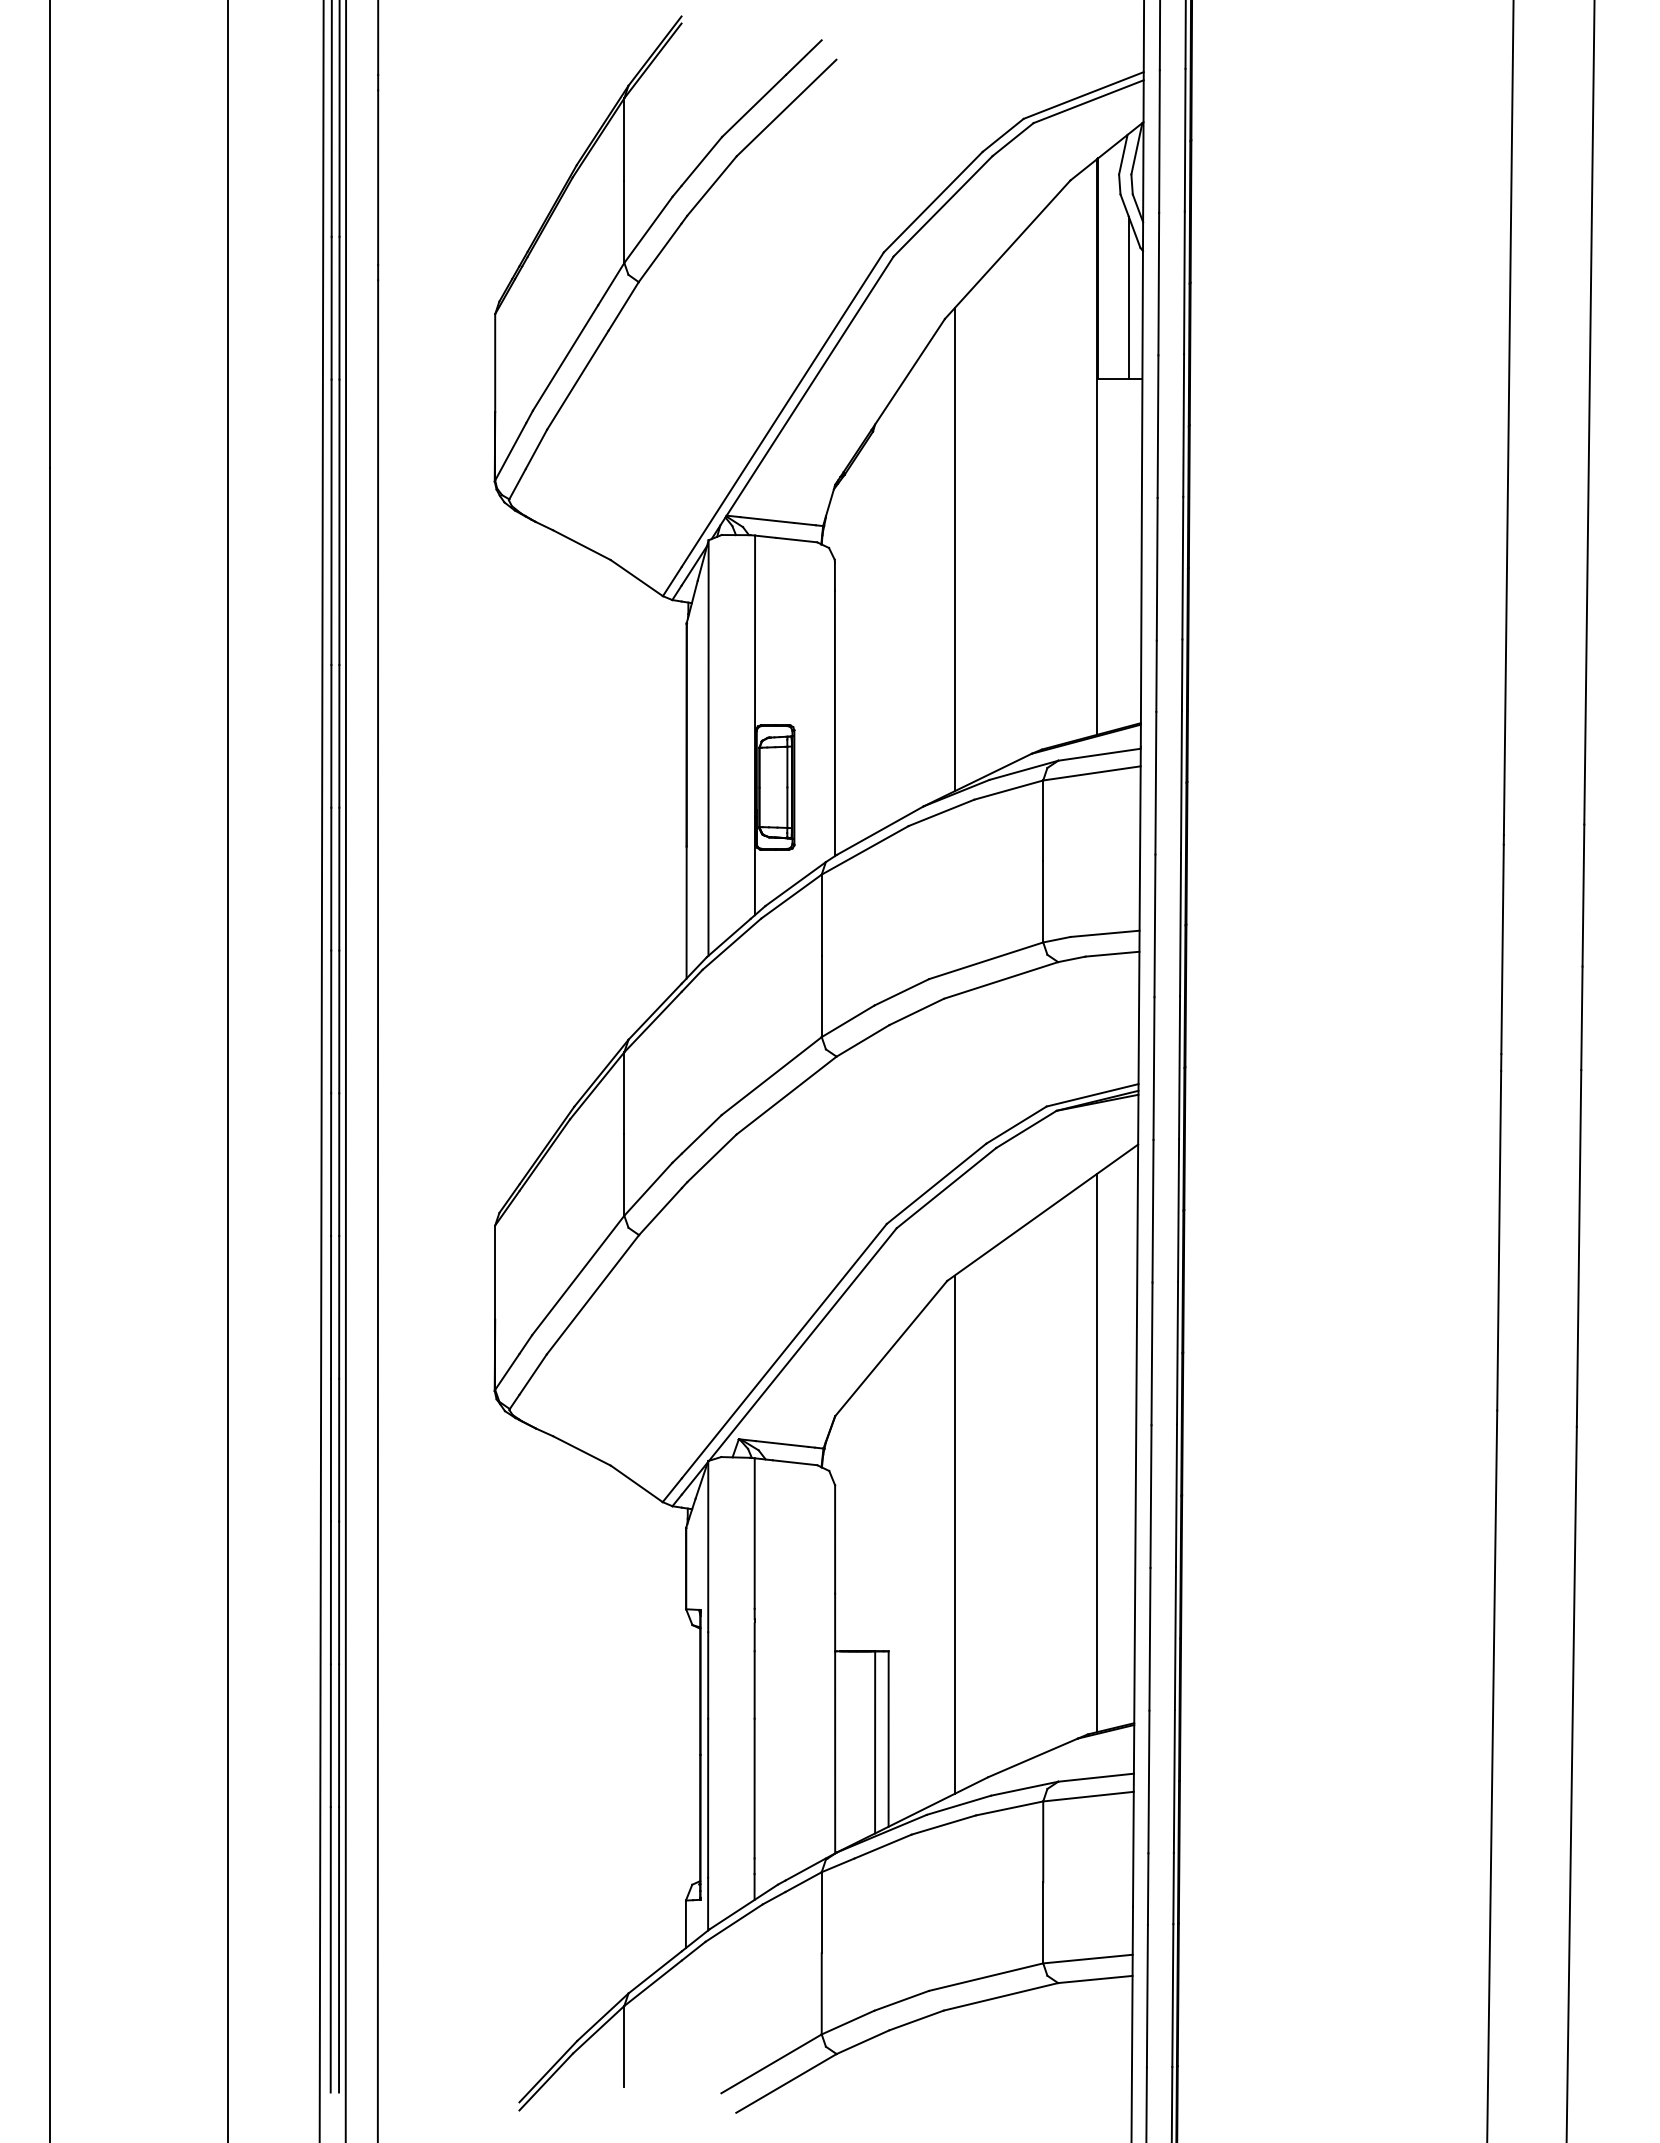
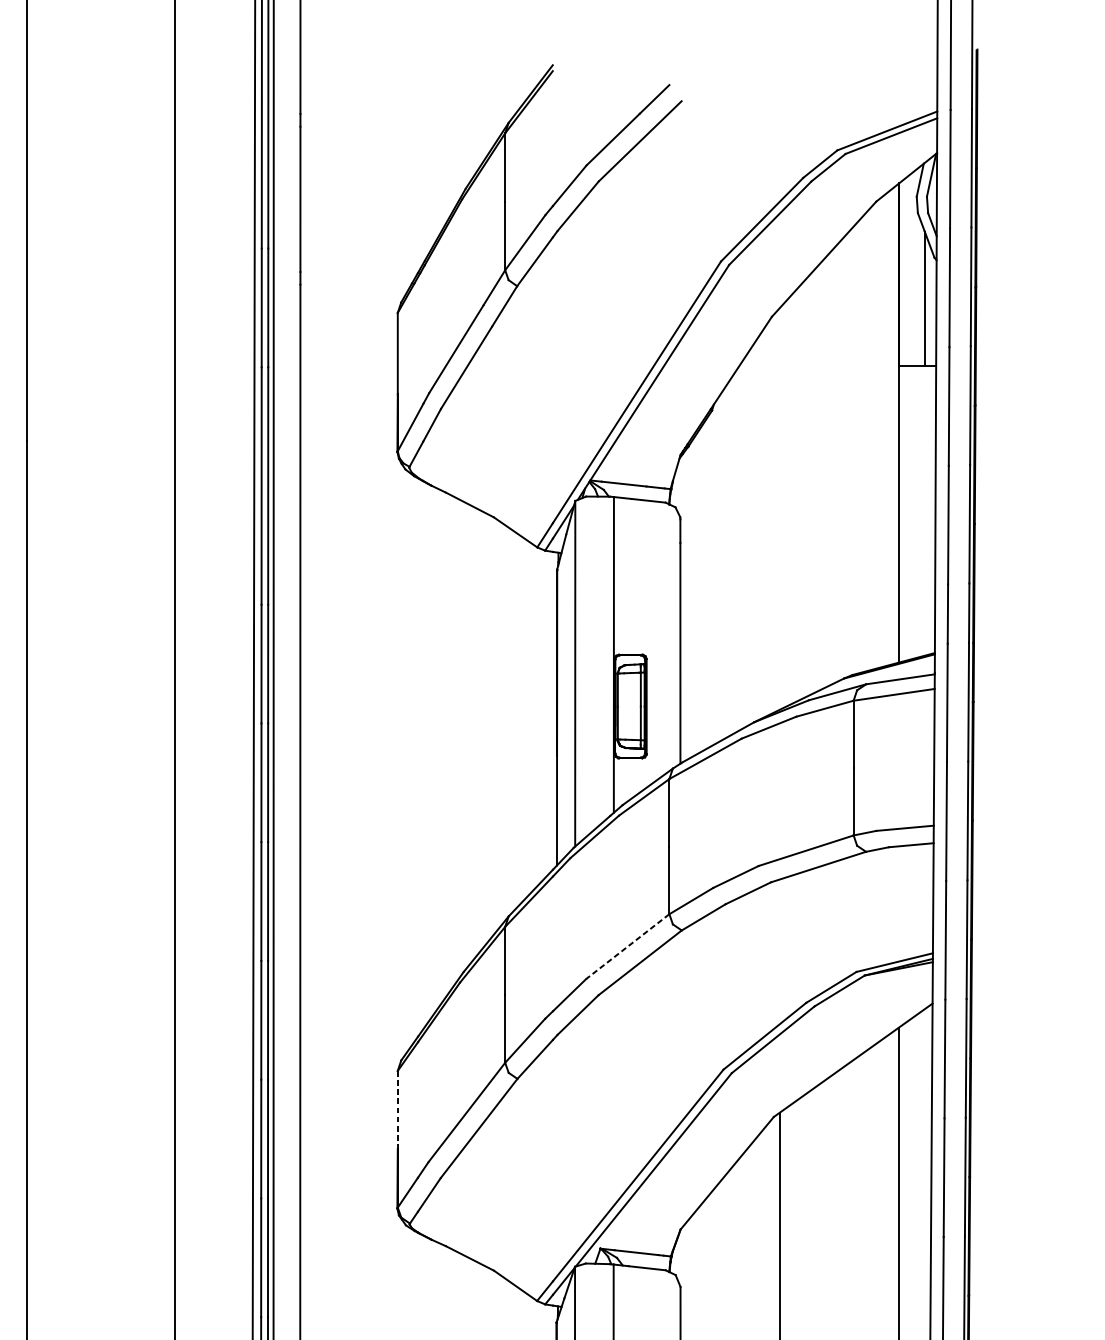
line: (954, 549) -> (779, 508), removed
line: (771, 1076) -> (627, 946), solid -> dashed
line: (495, 1273) -> (398, 1110), solid -> dashed

